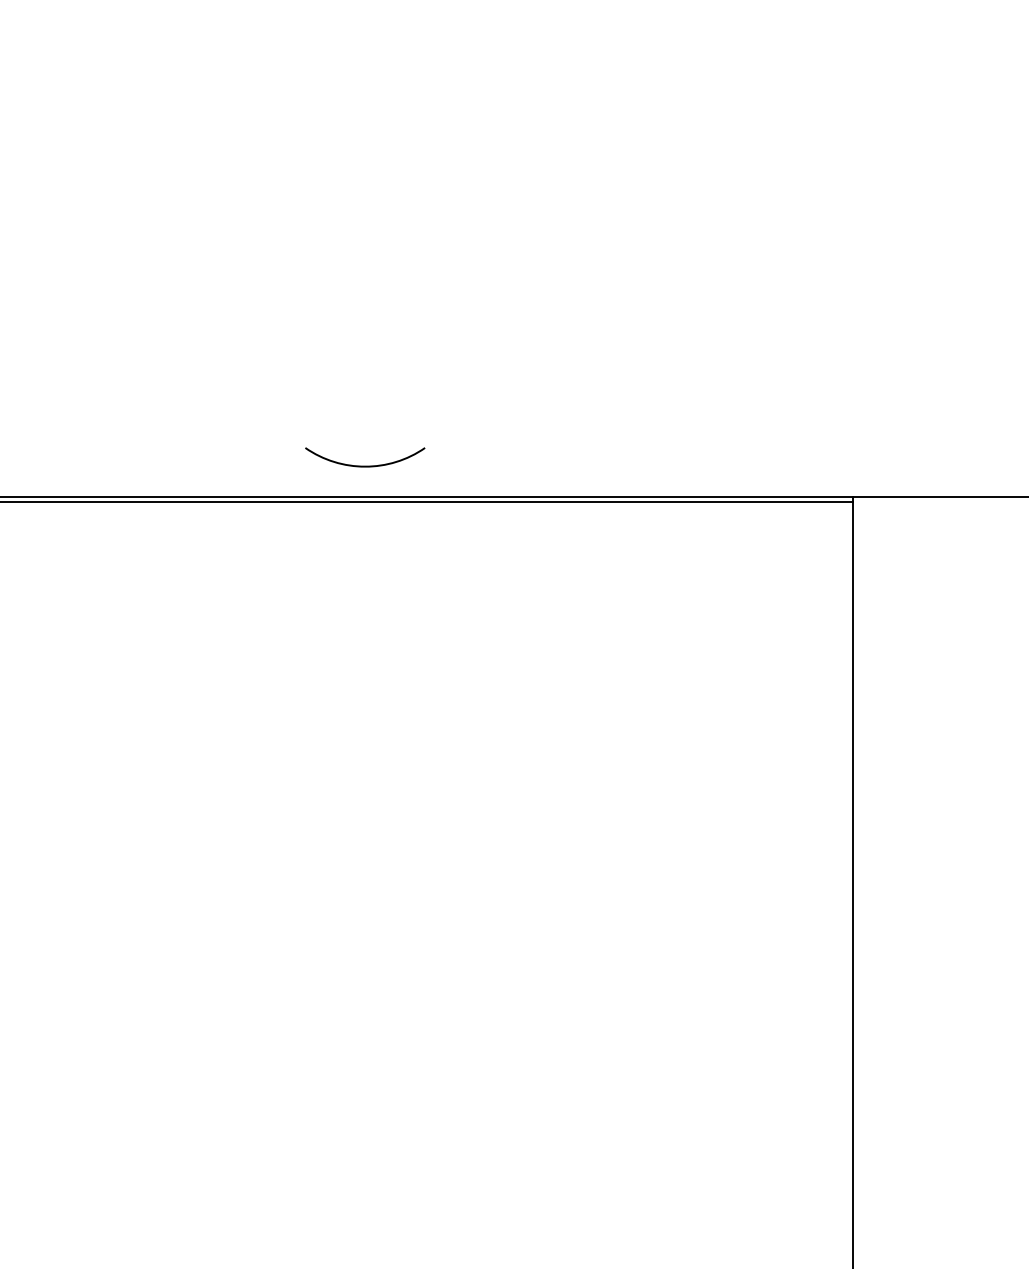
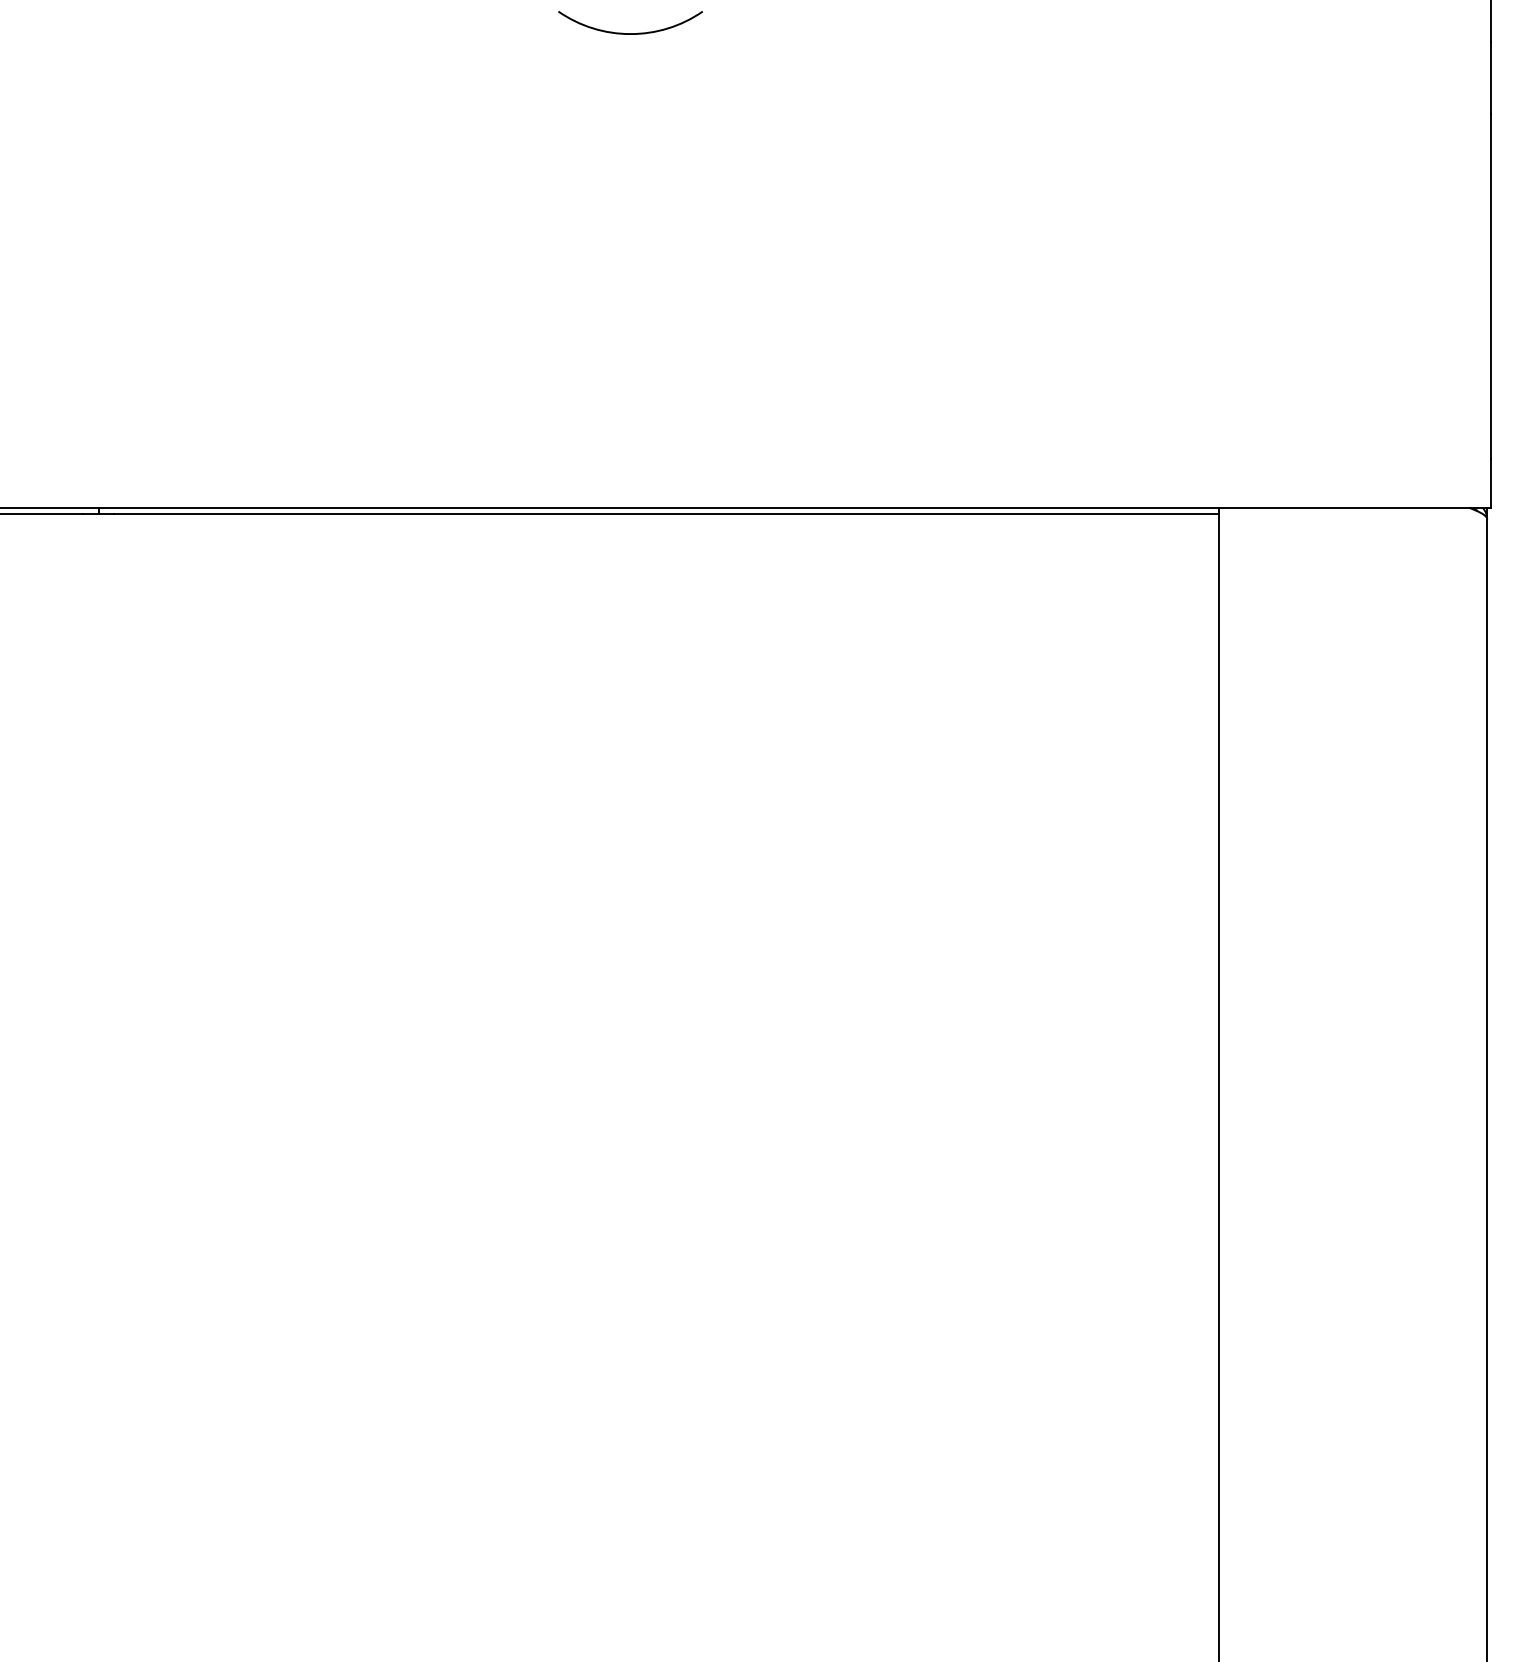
arc: (365, 466) -> (630, 33), moved

